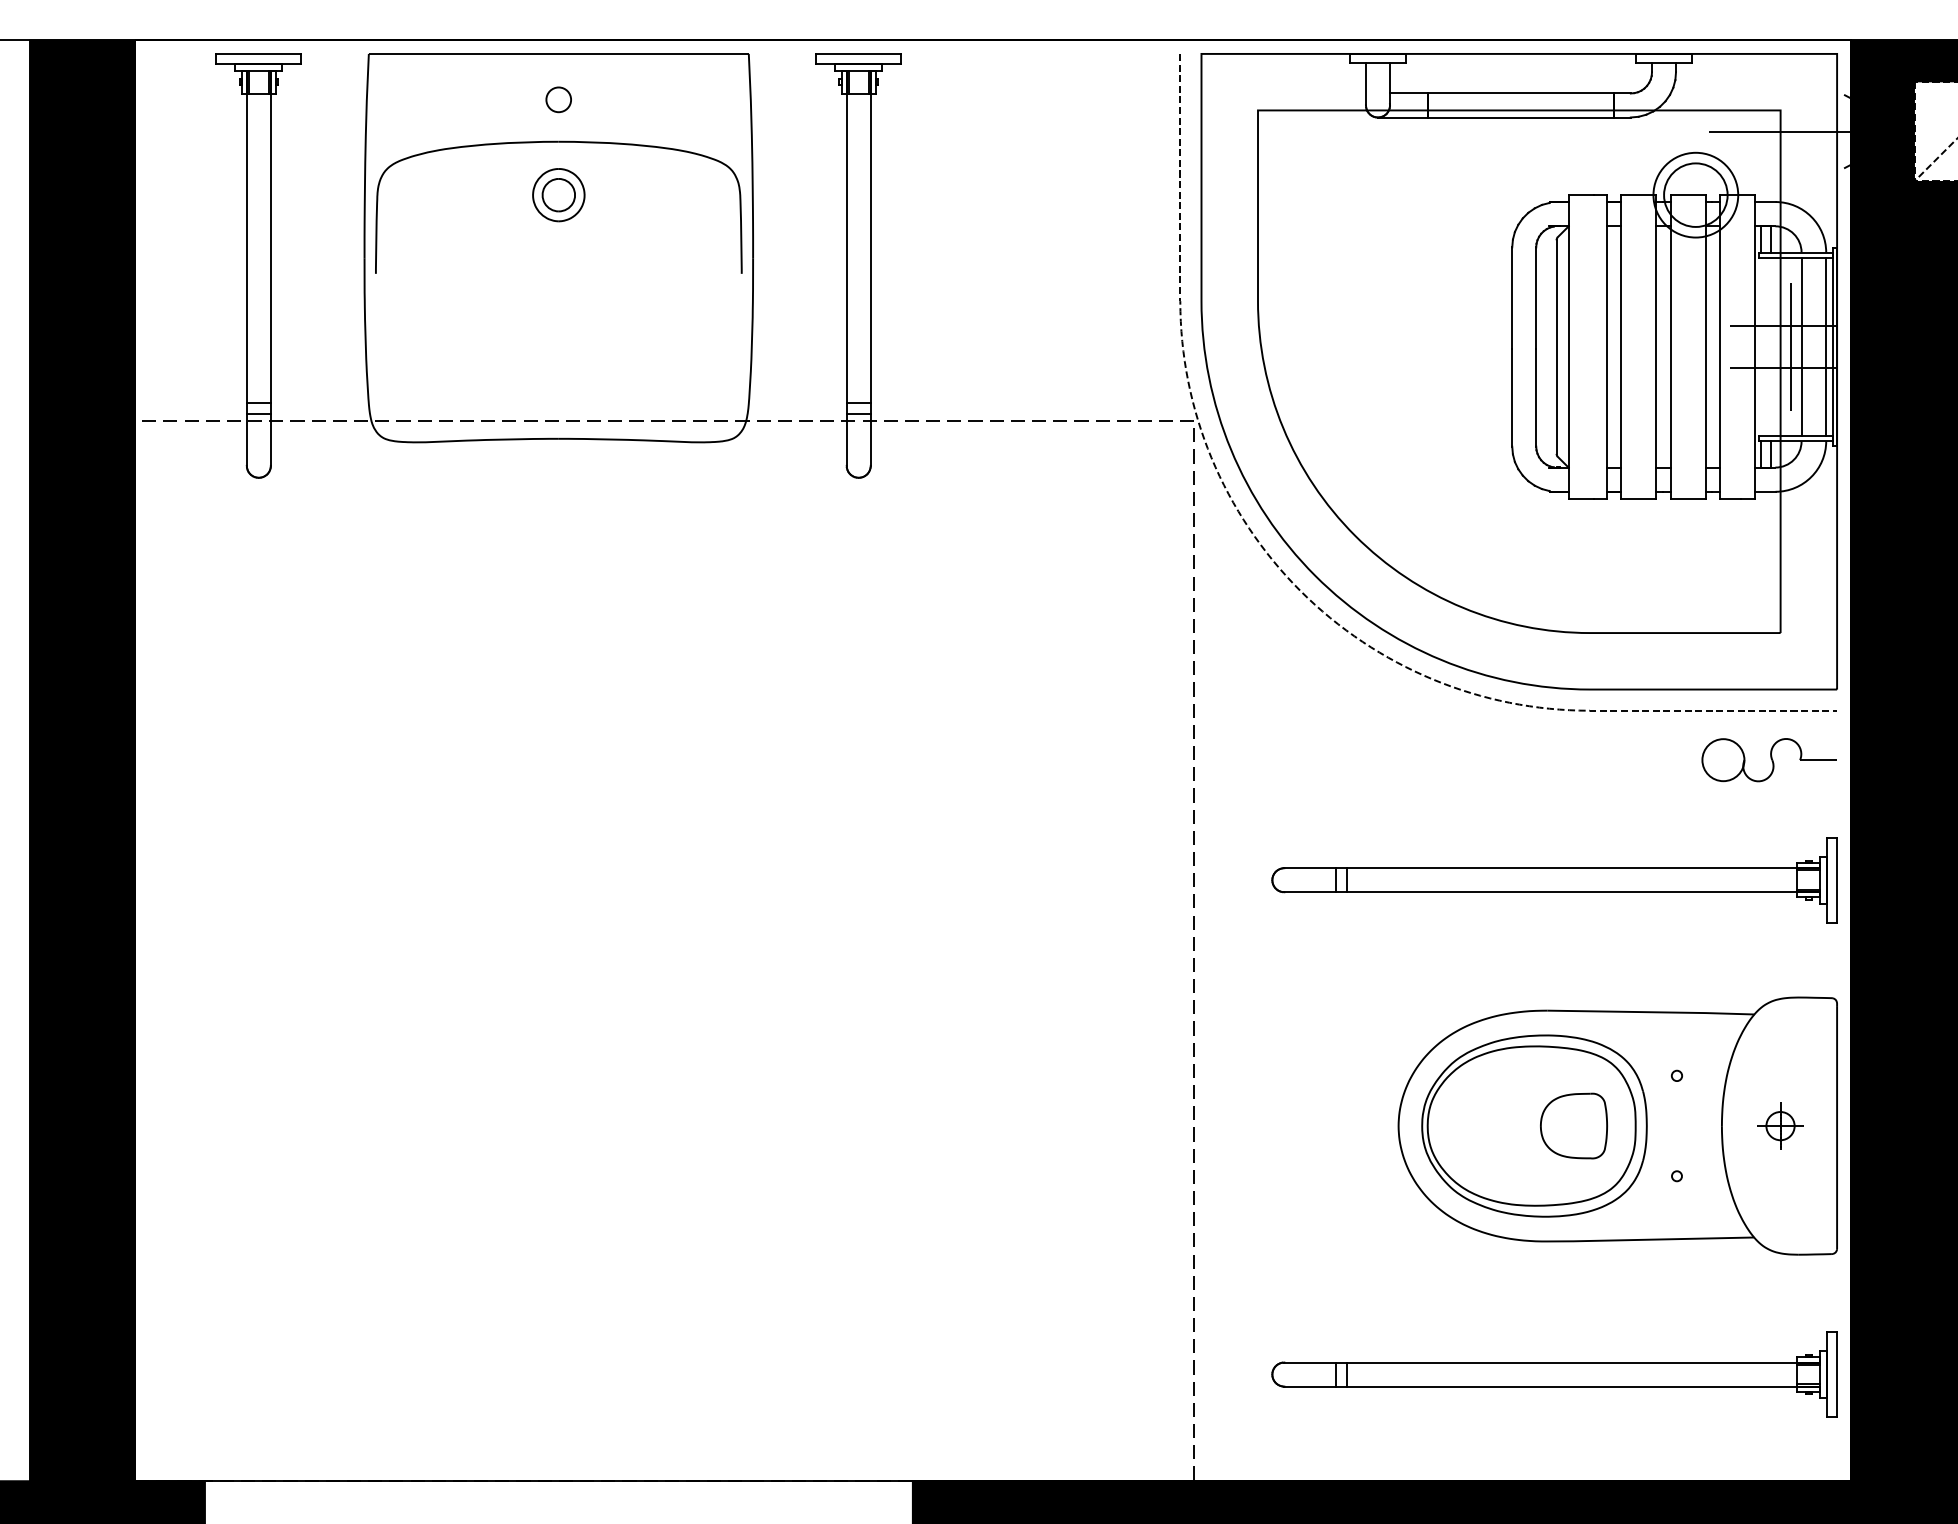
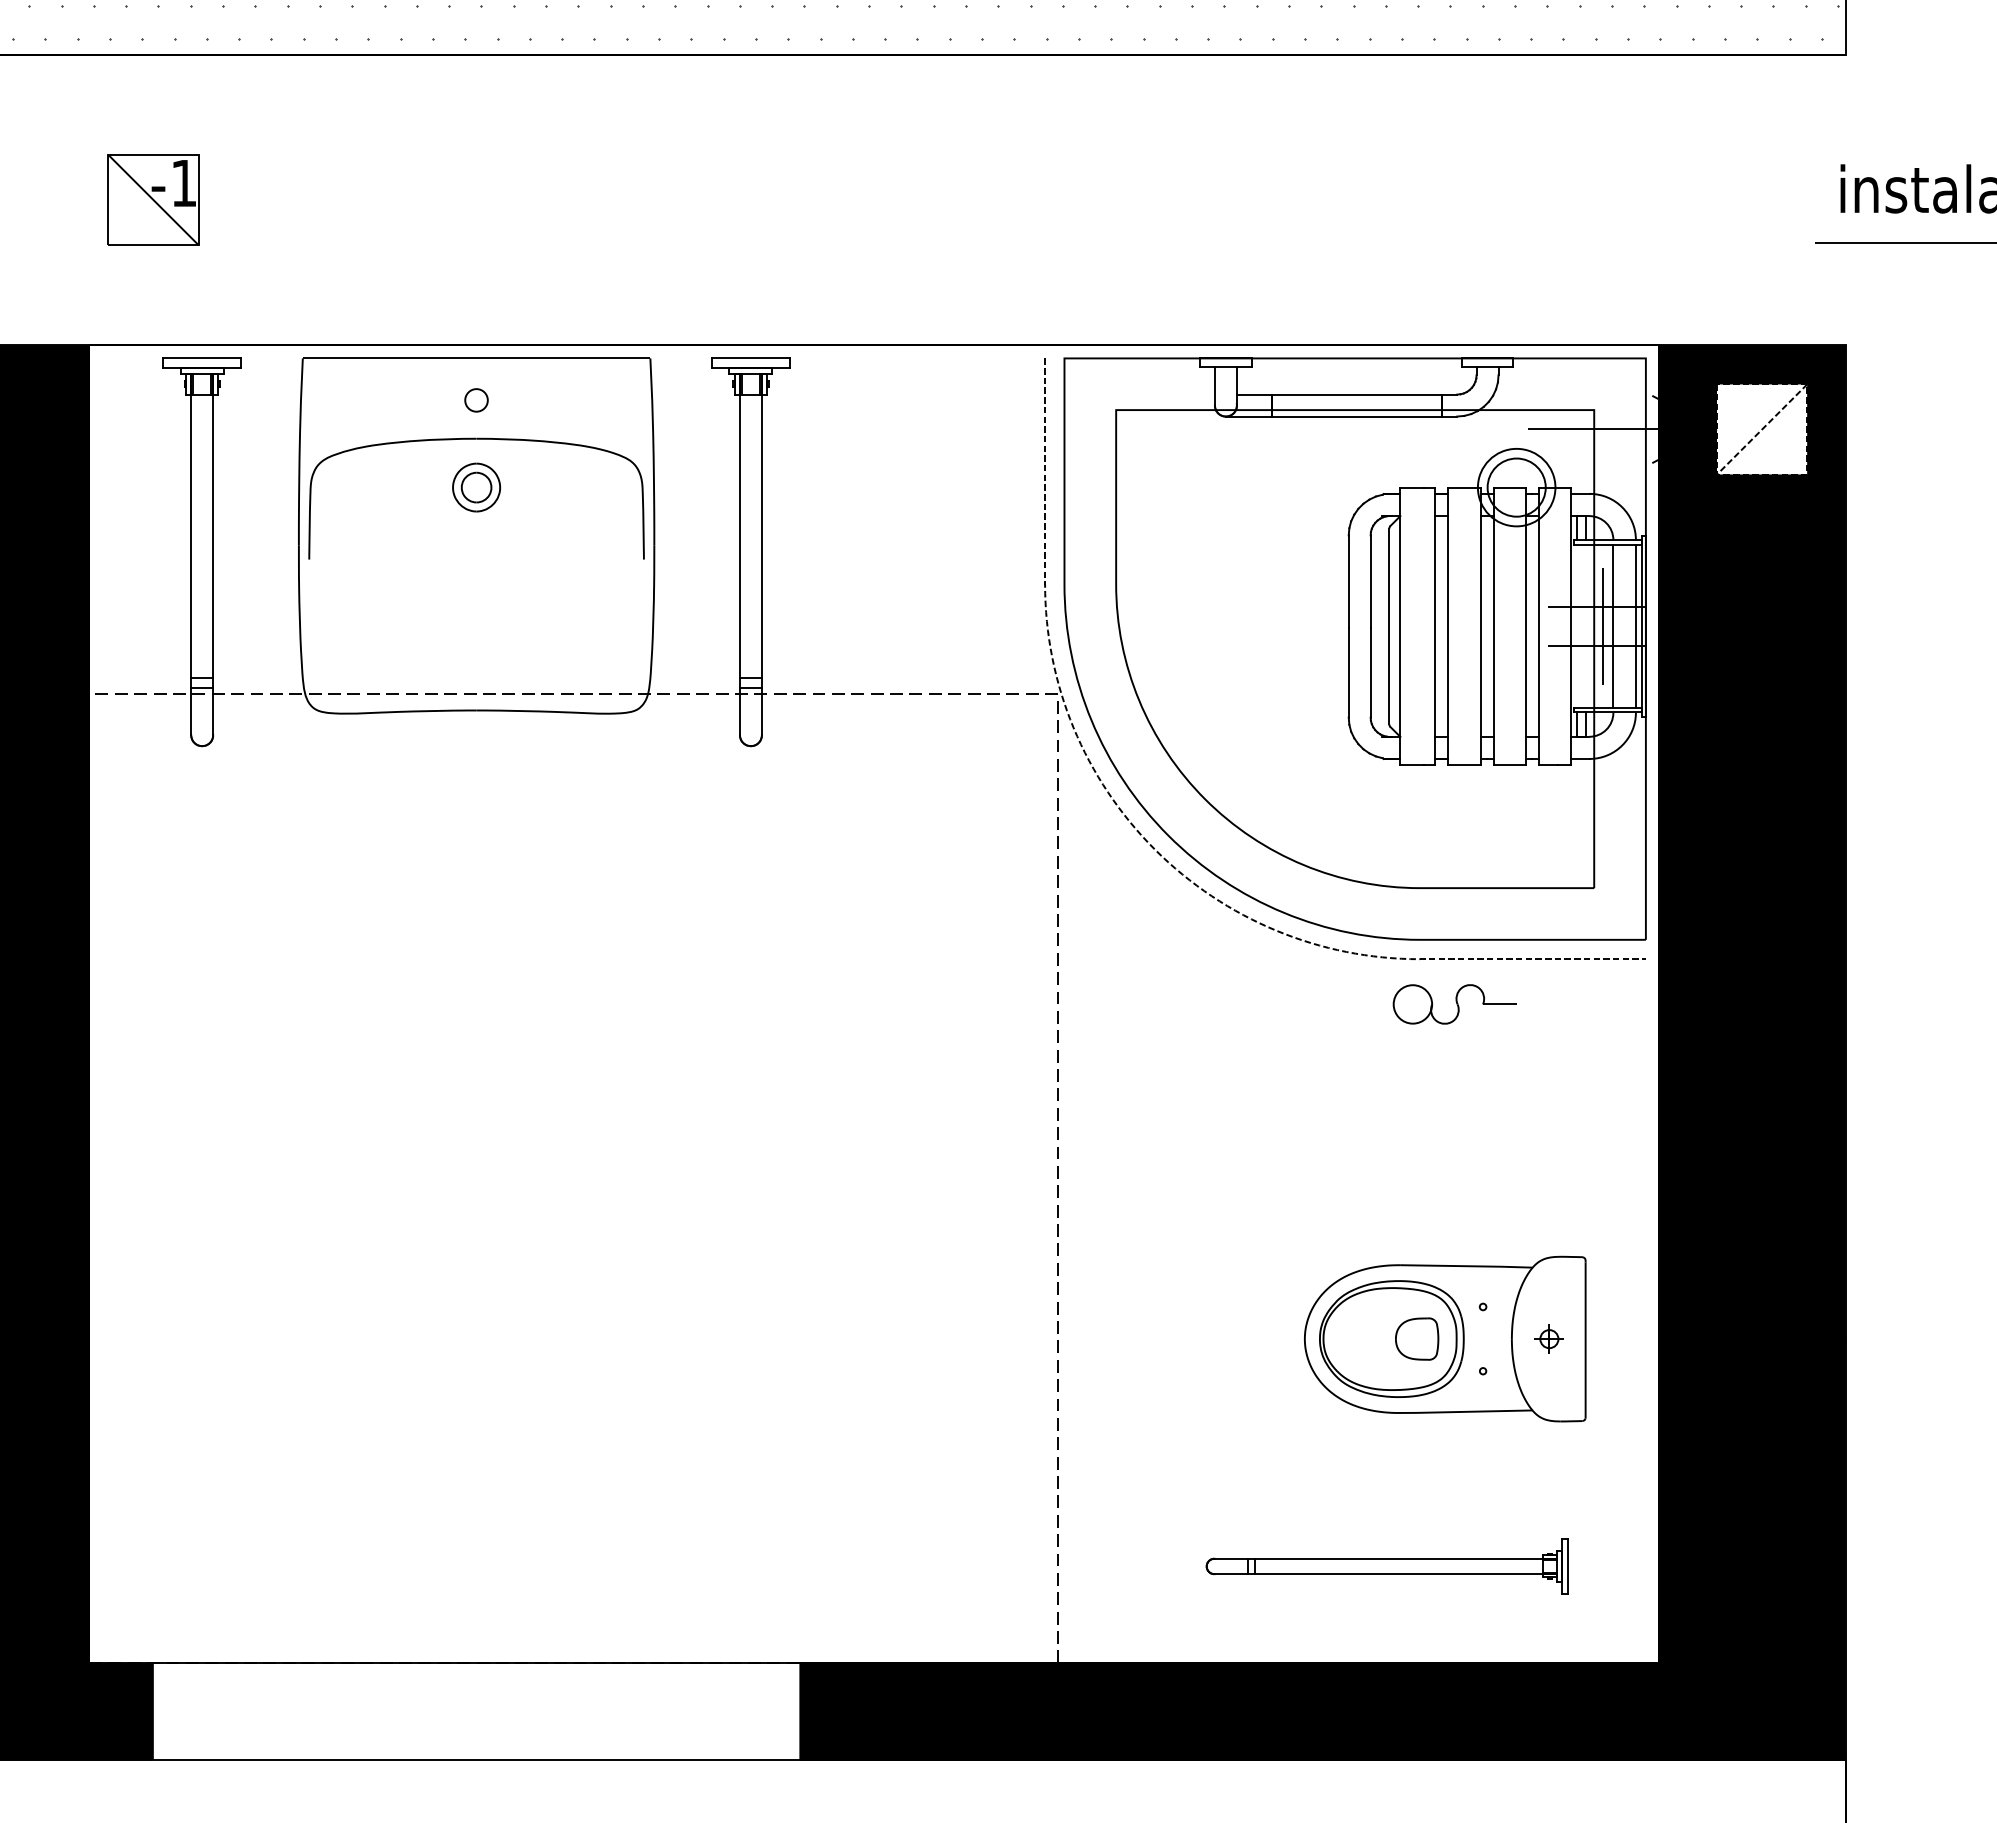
part: (1768, 760) -> (1454, 1004), moved
part: (1554, 879) -> (1387, 1113), removed
part: (1616, 1125) -> (1444, 1338), size x0.7
part: (1554, 1374) -> (1387, 1566), size x0.7

